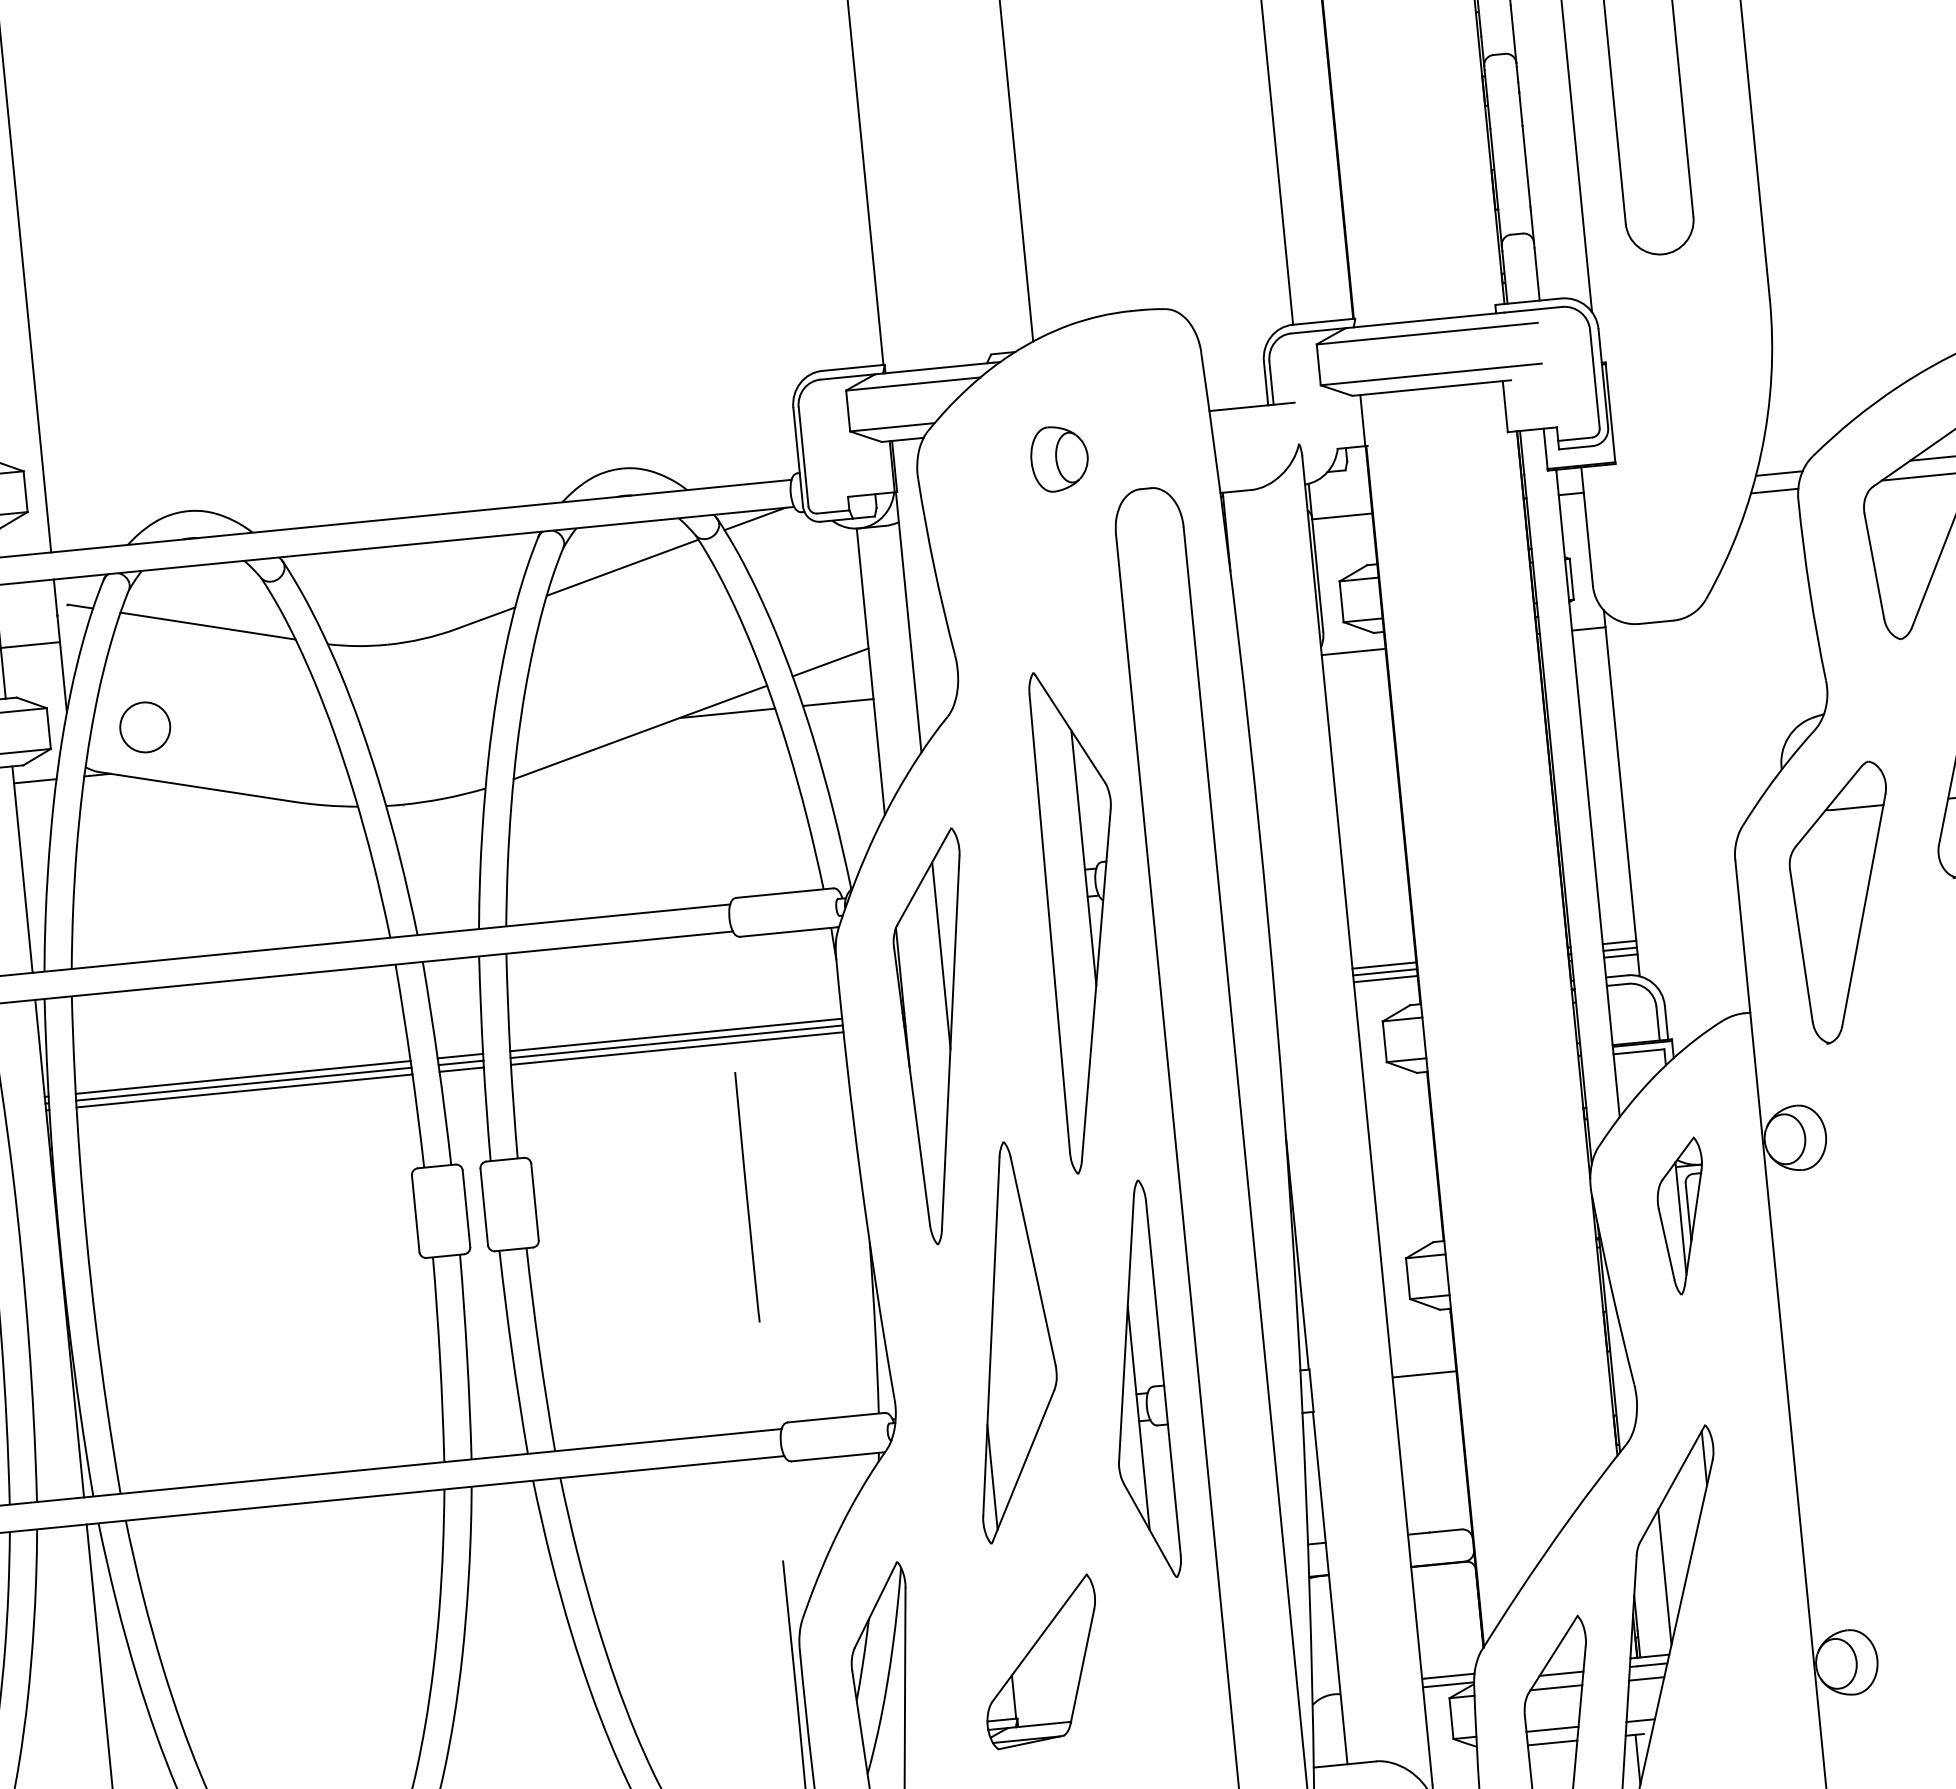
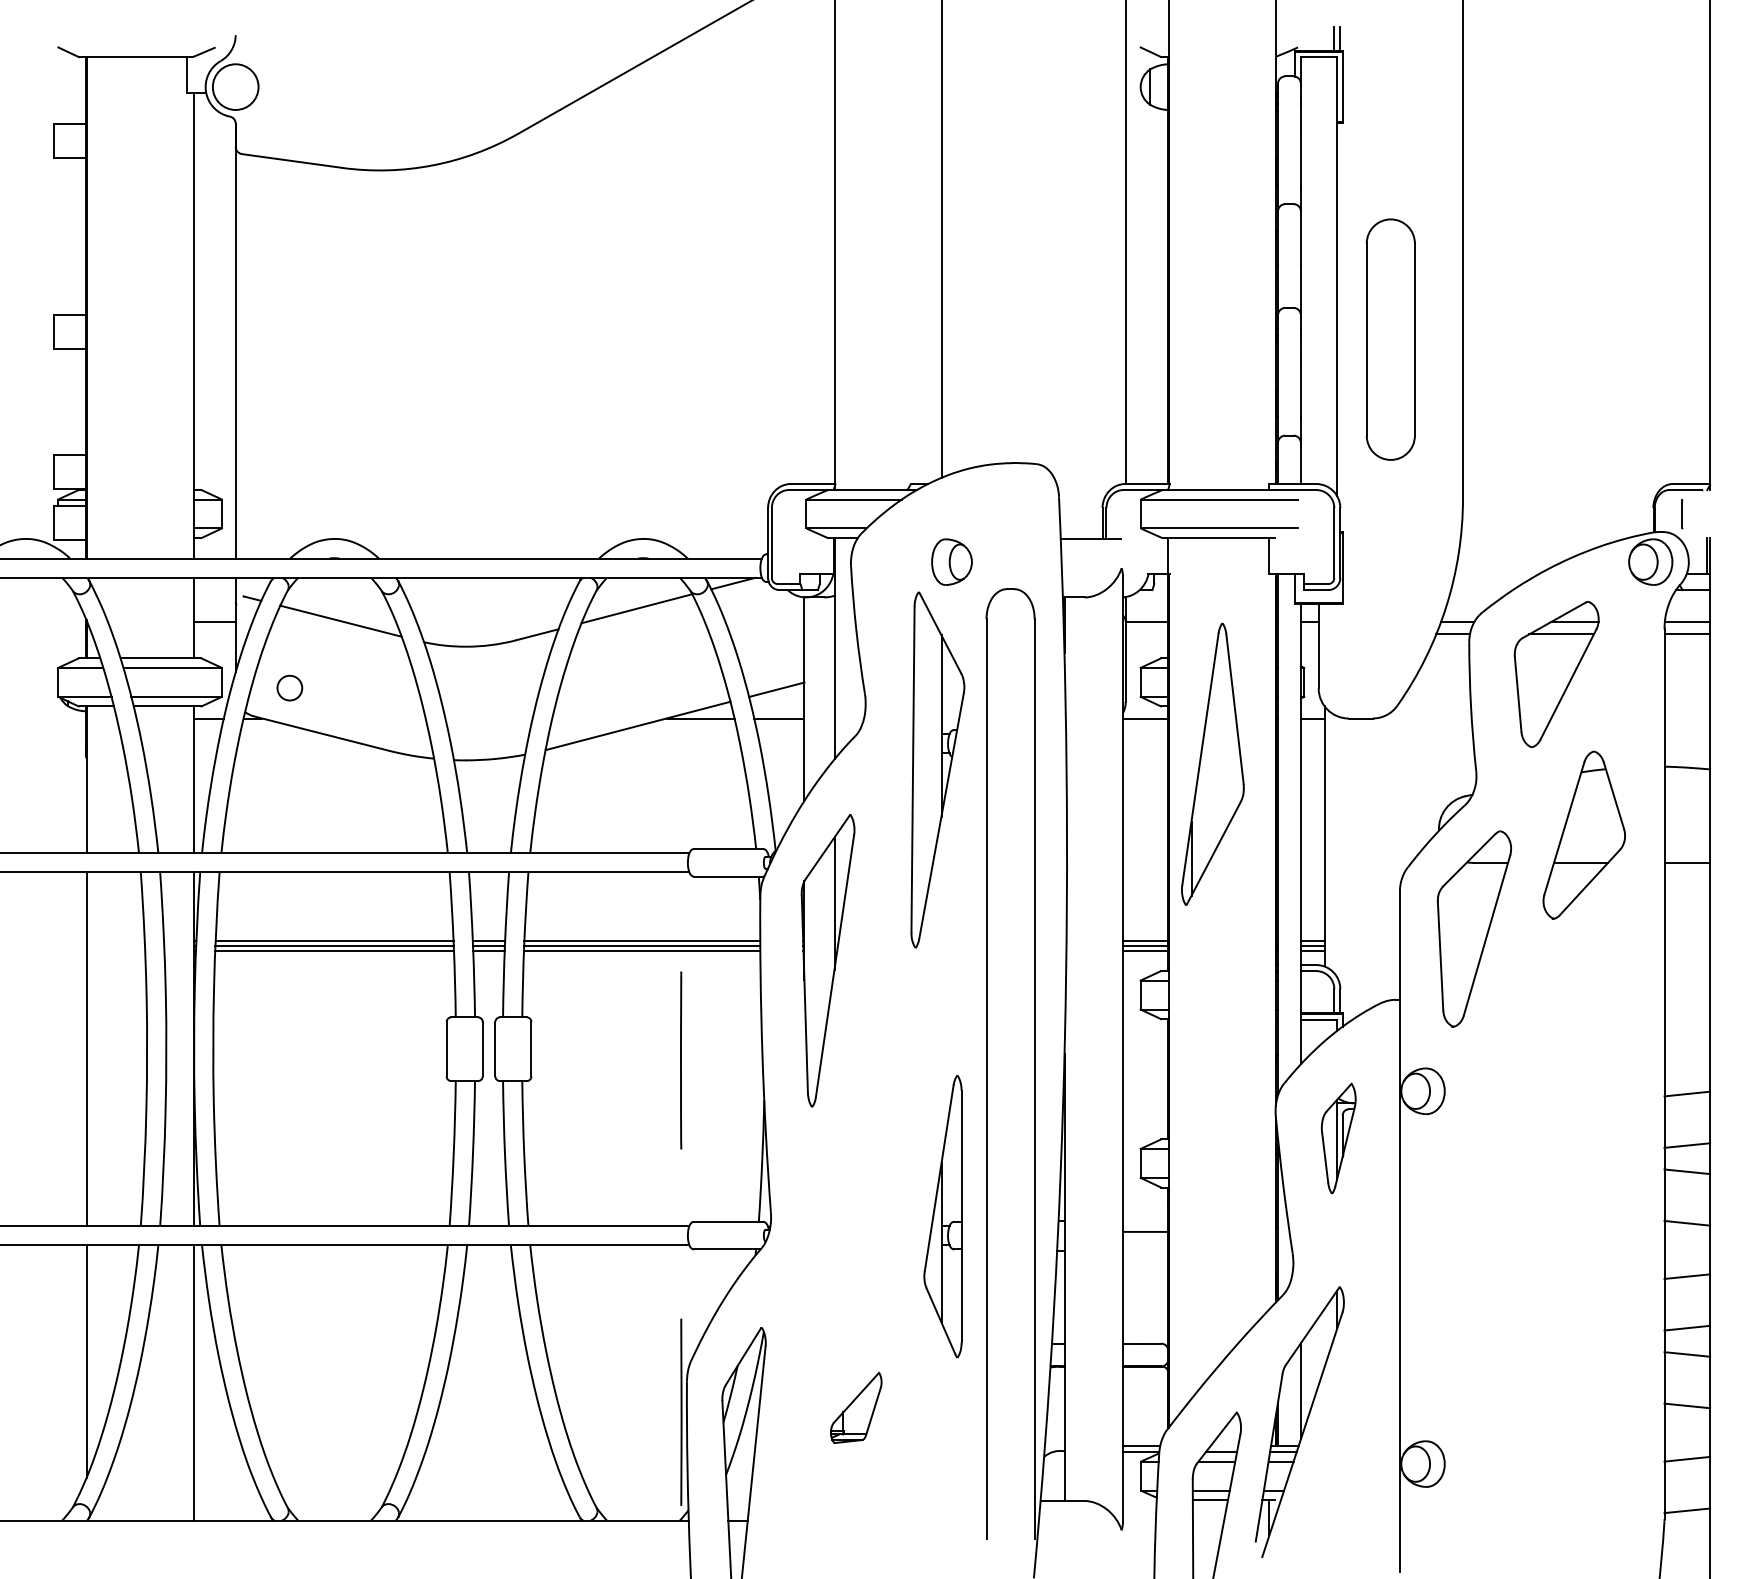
circle: (144, 726) -> (289, 687), size x0.7
part: (1084, 919) -> (937, 769), moved
part: (1008, 1340) -> (1212, 763), moved
part: (1041, 1661) -> (856, 1407), size x0.6

